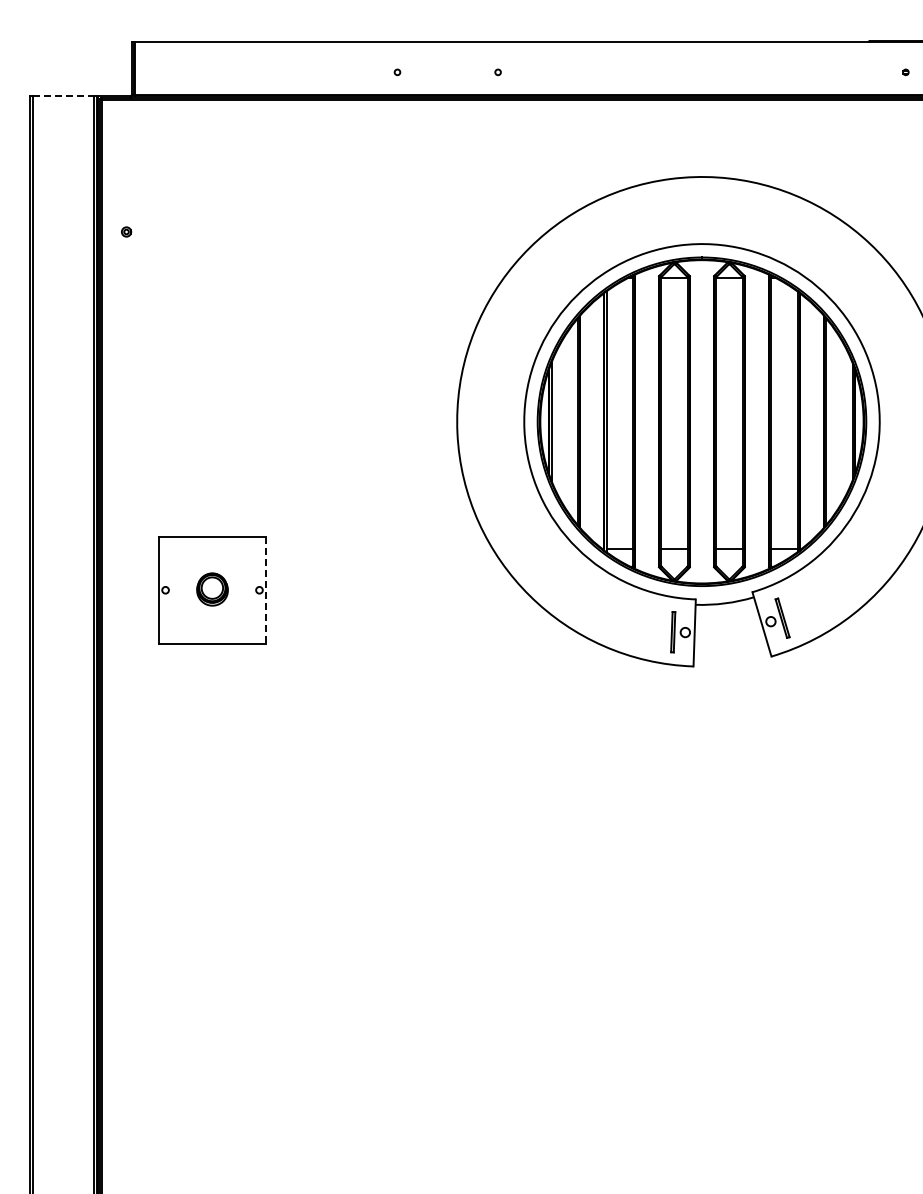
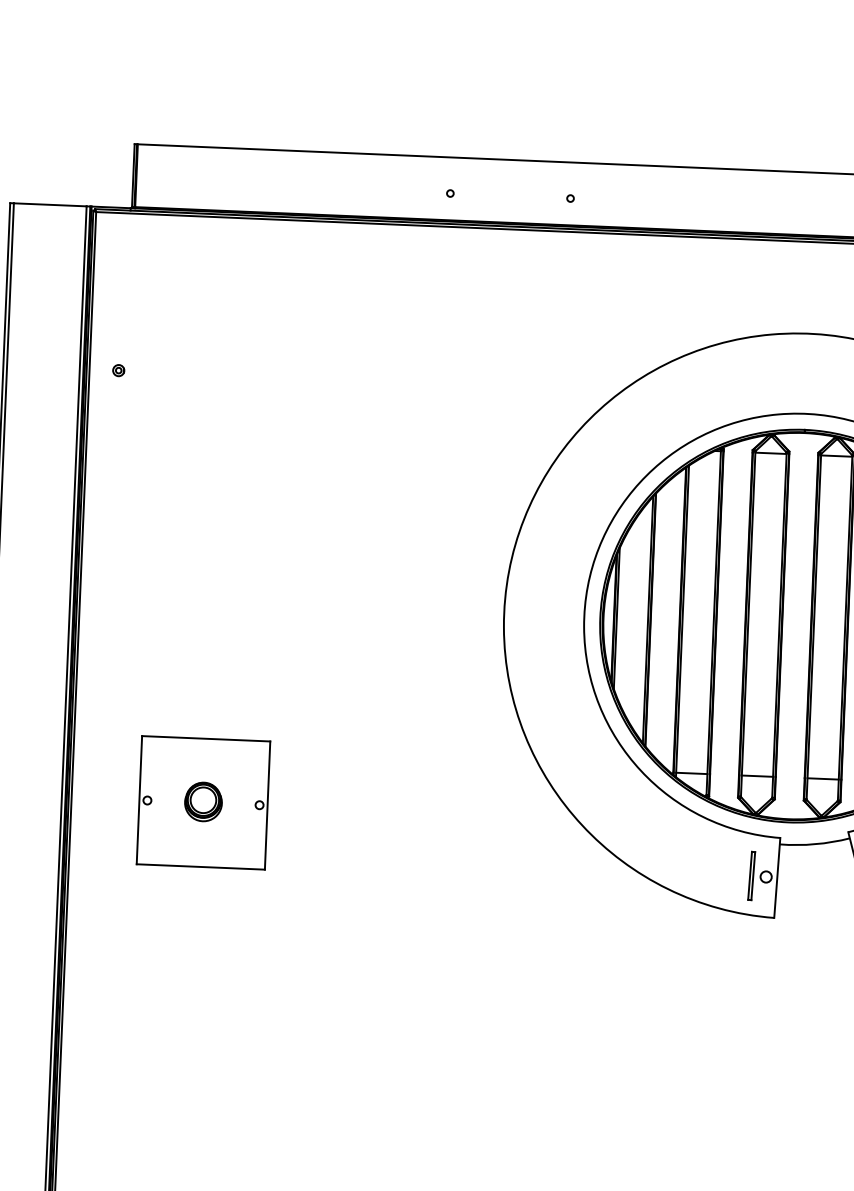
line: (64, 95) -> (51, 204), dashed -> solid
line: (266, 590) -> (267, 805), dashed -> solid

